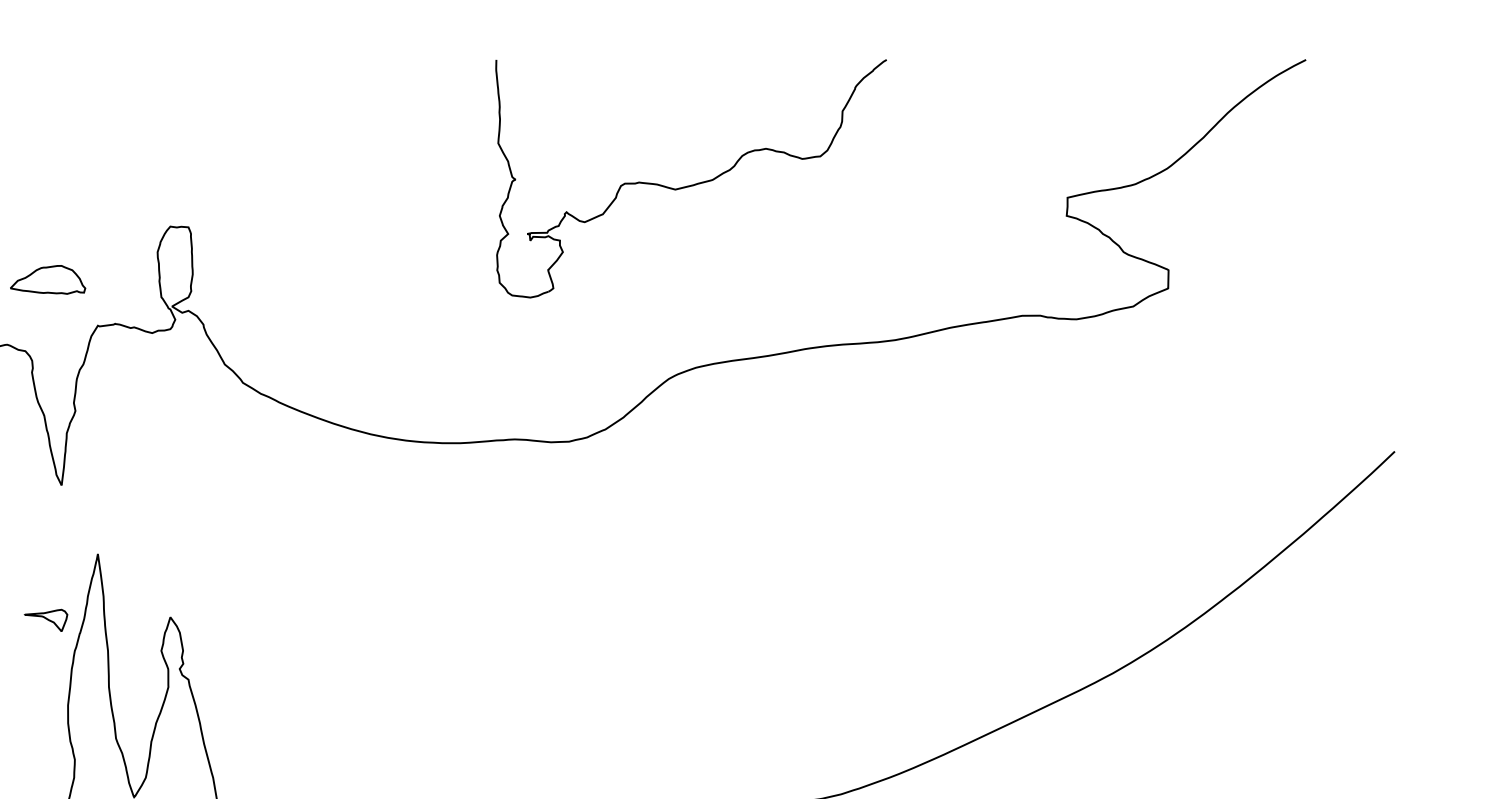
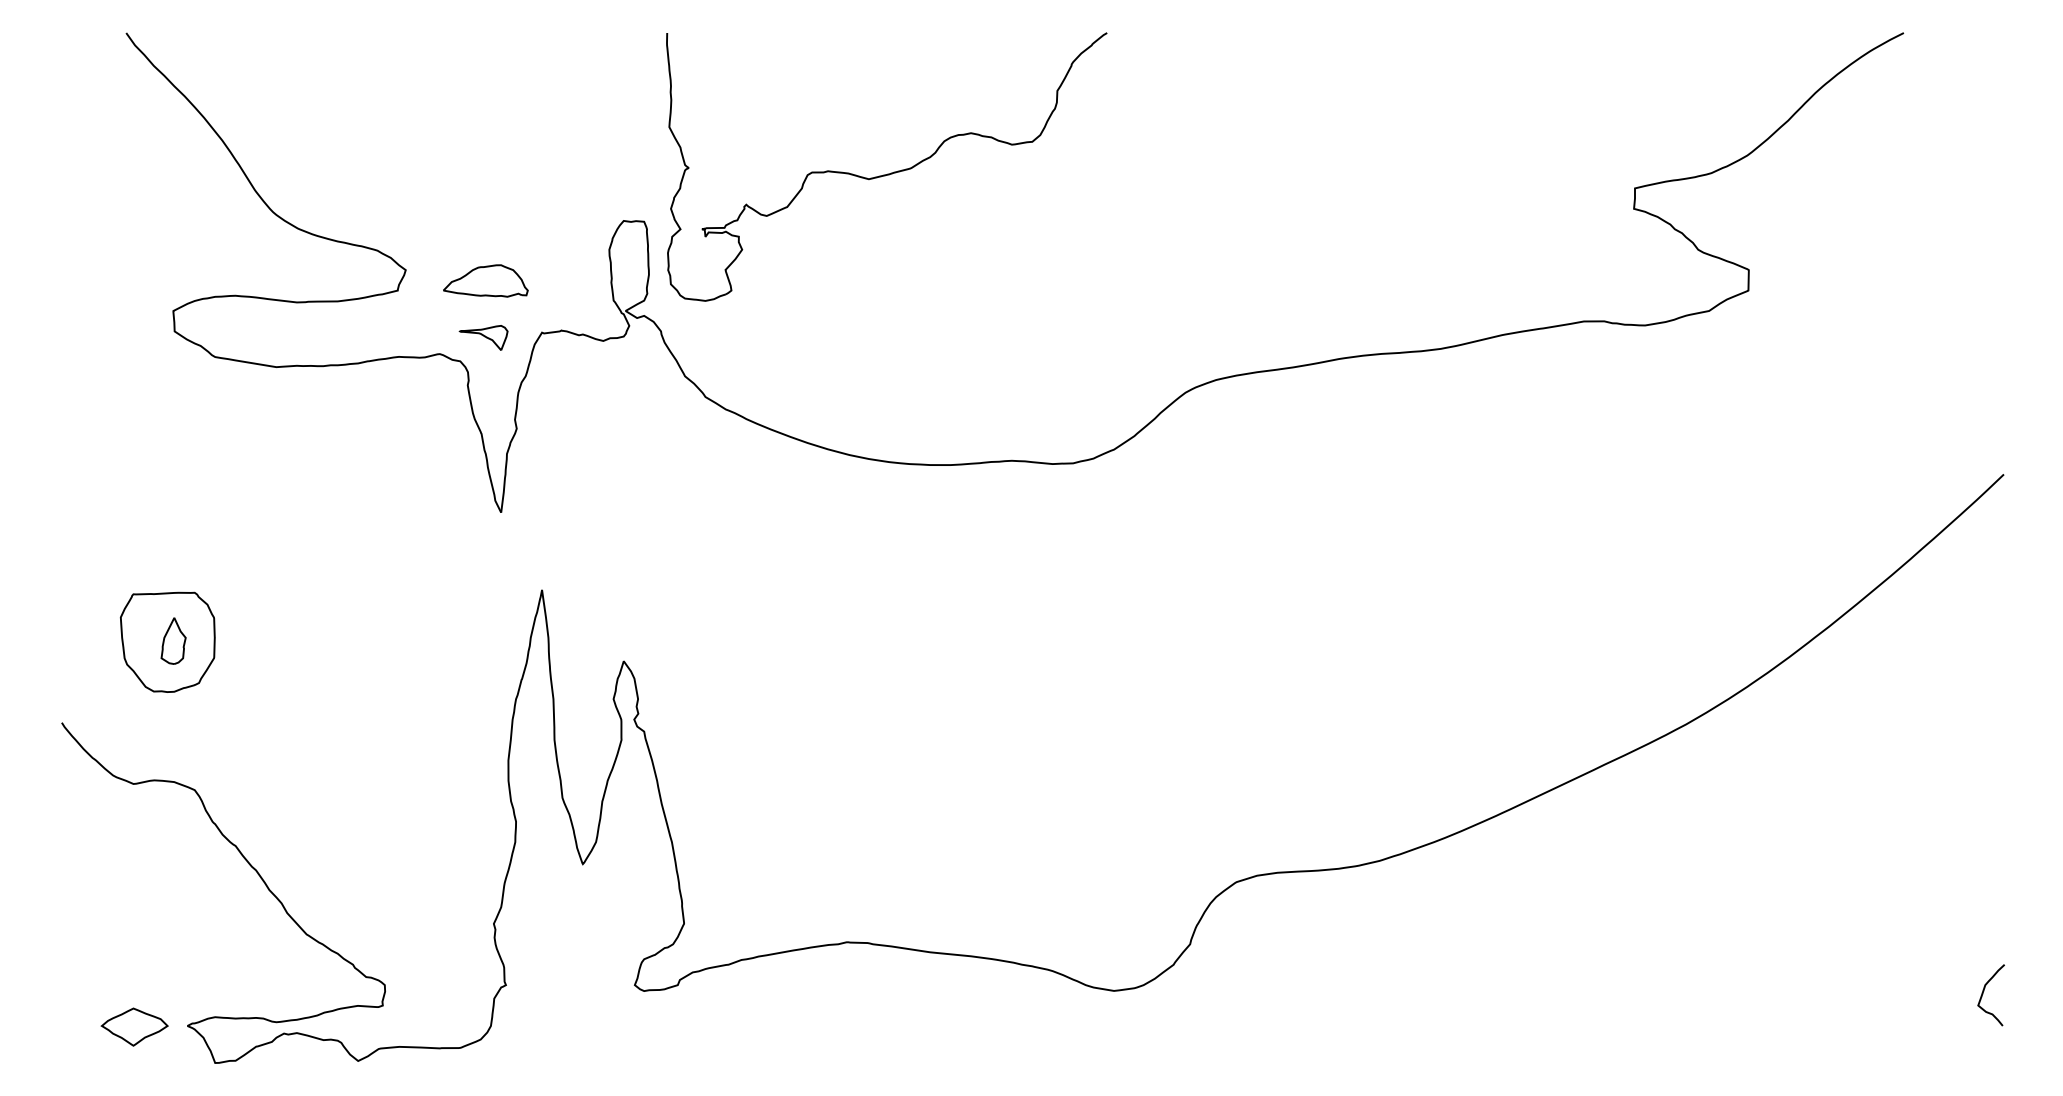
part: (691, 184) -> (887, 173), moved
part: (45, 620) -> (483, 337), moved

